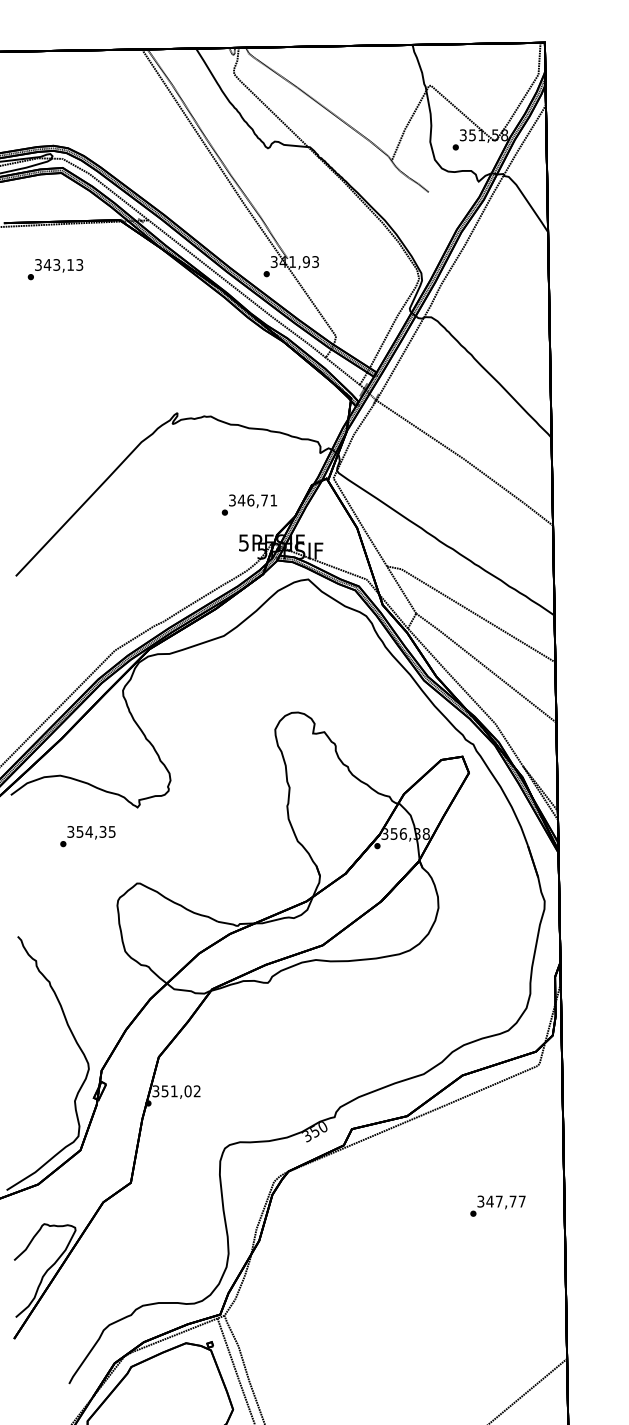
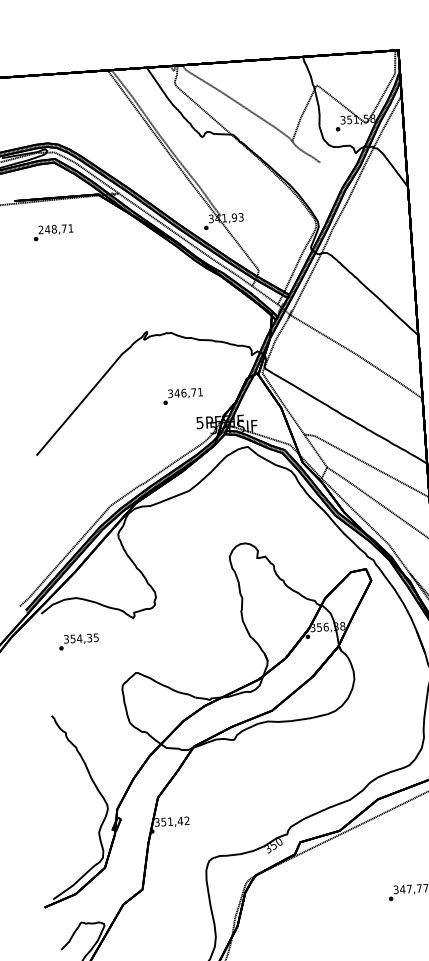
text: (59, 264) -> (56, 228), 343,13 -> 248,71
text: (249, 504) -> (183, 396), moved
text: (87, 836) -> (78, 641), moved
text: (187, 1091) -> (180, 821), 351,02 -> 351,42

